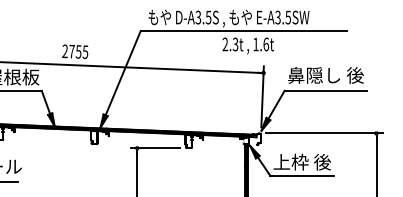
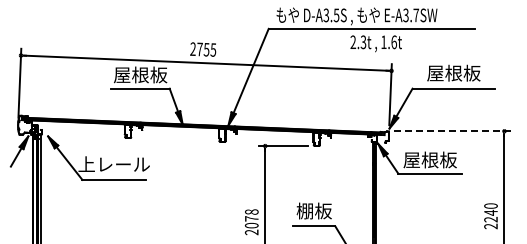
text: (288, 17) -> (416, 15), E-A3.5SW -> E-A3.7SW
text: (325, 74) -> (453, 72), 鼻隠し 後 -> 屋根板
line: (324, 133) -> (452, 131), solid -> dashed
text: (301, 161) -> (429, 159), 上枠 後 -> 屋根板

